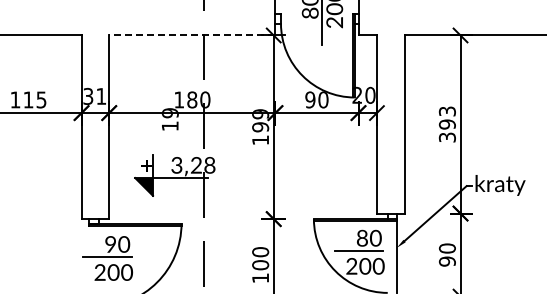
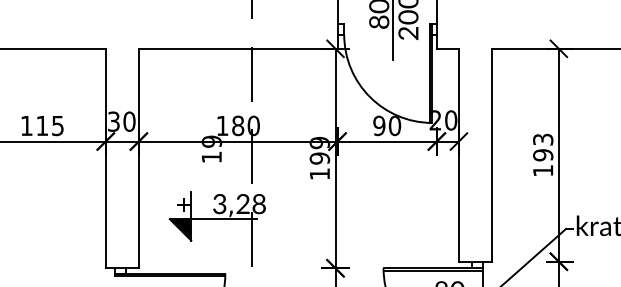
line: (191, 35) -> (237, 48), dashed -> solid
text: (101, 95) -> (129, 120), 31 -> 30
text: (446, 137) -> (542, 170), 393 -> 193

